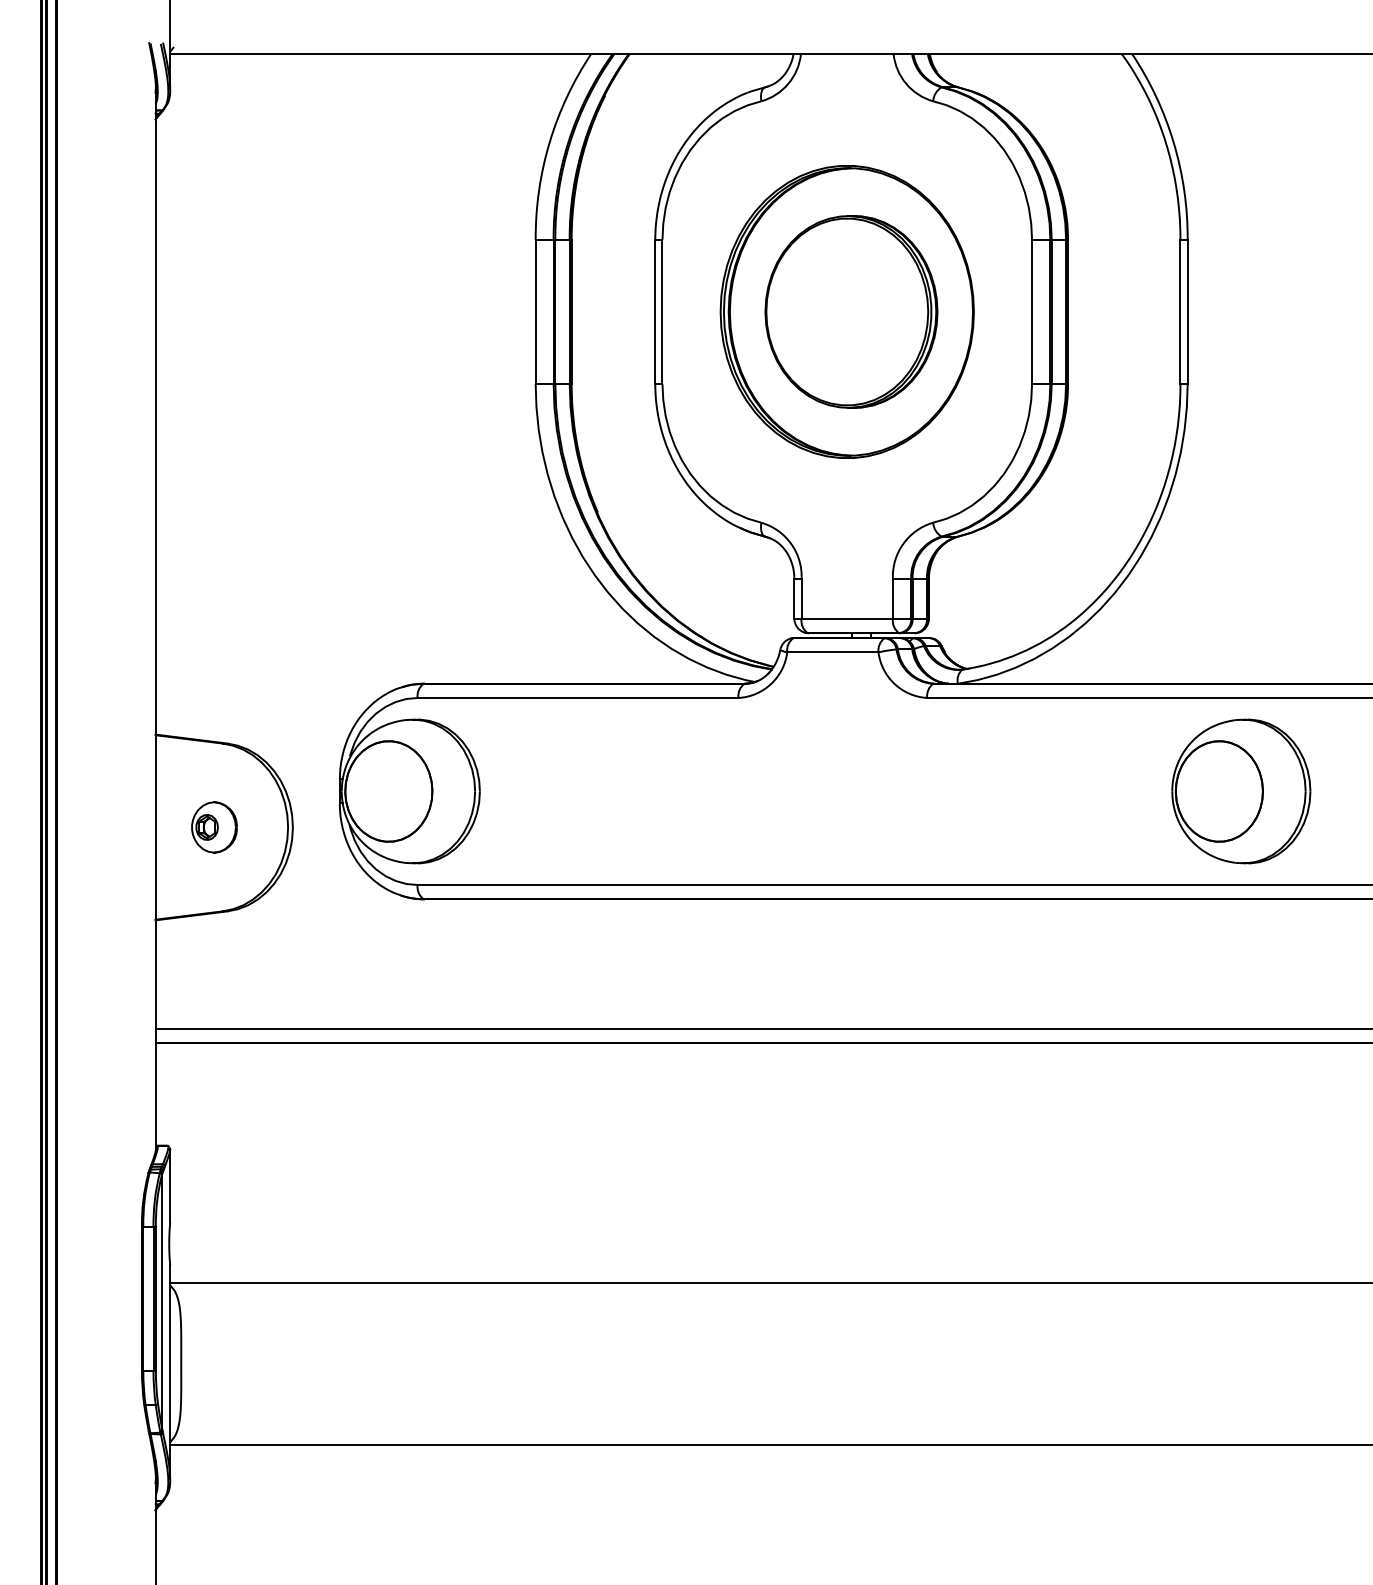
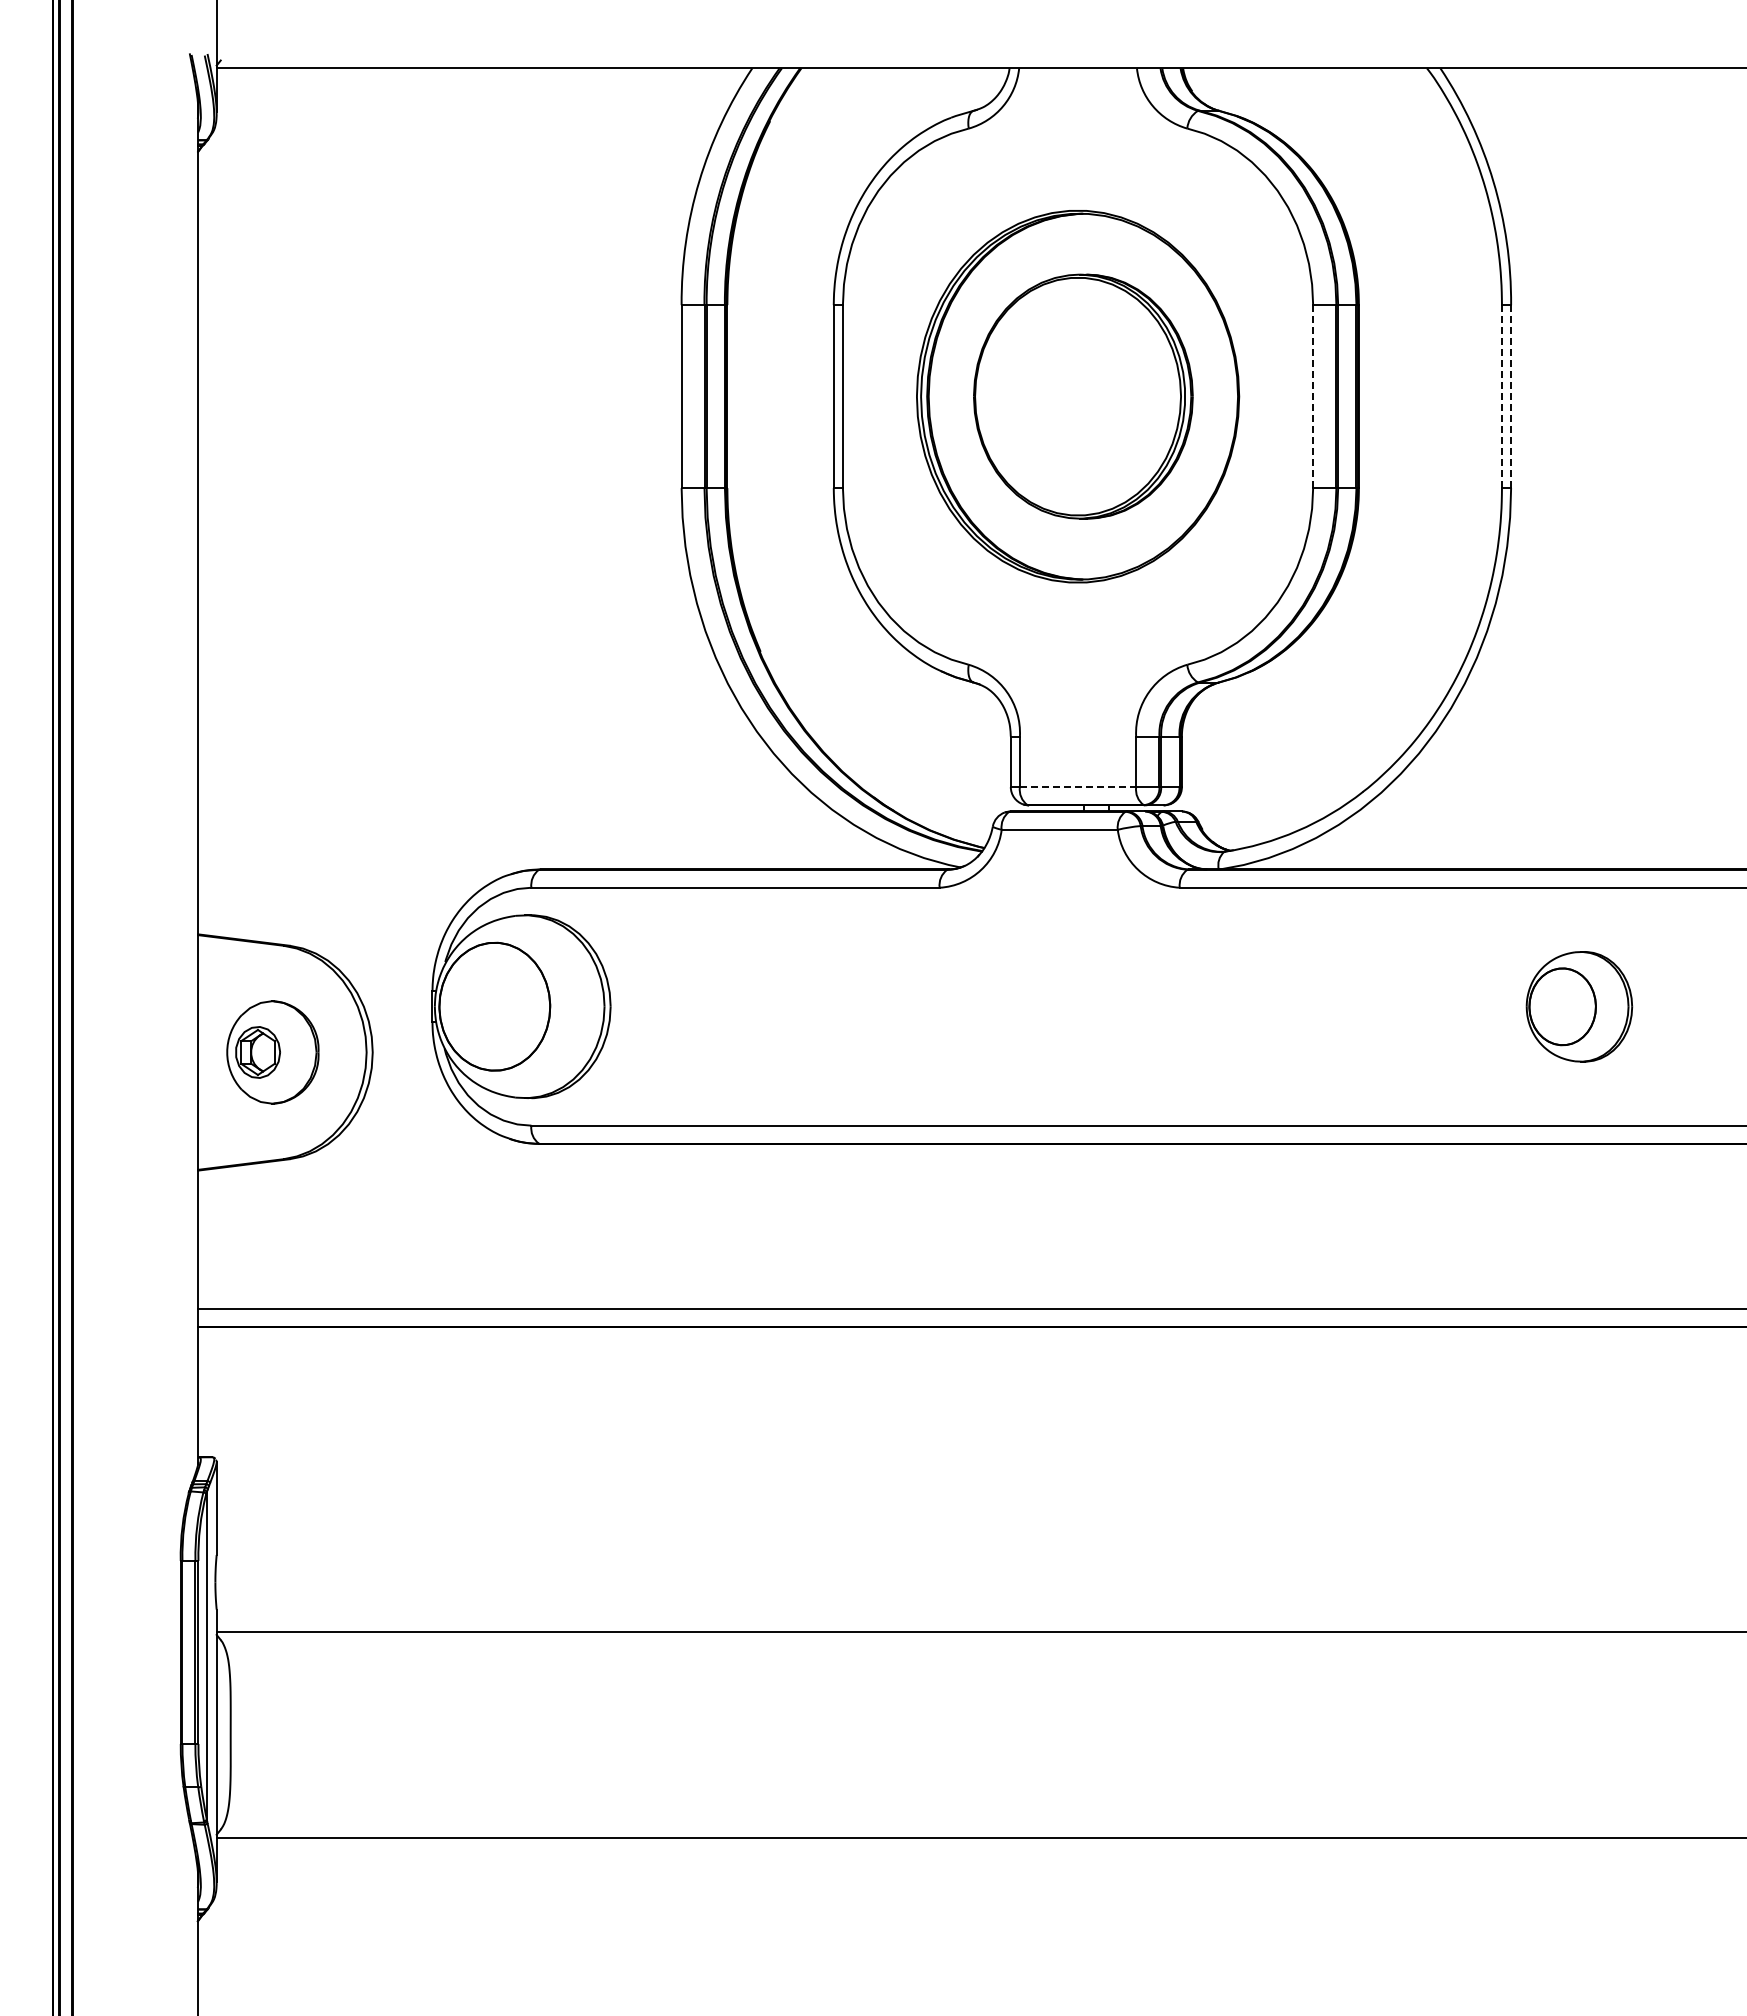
line: (1032, 311) -> (1313, 396), solid -> dashed
line: (1180, 311) -> (1501, 396), solid -> dashed
line: (1187, 311) -> (1511, 396), solid -> dashed
line: (847, 619) -> (1078, 787), solid -> dashed
part: (1241, 791) -> (1579, 1006), size x0.6
part: (214, 827) -> (272, 1052), size x1.6

